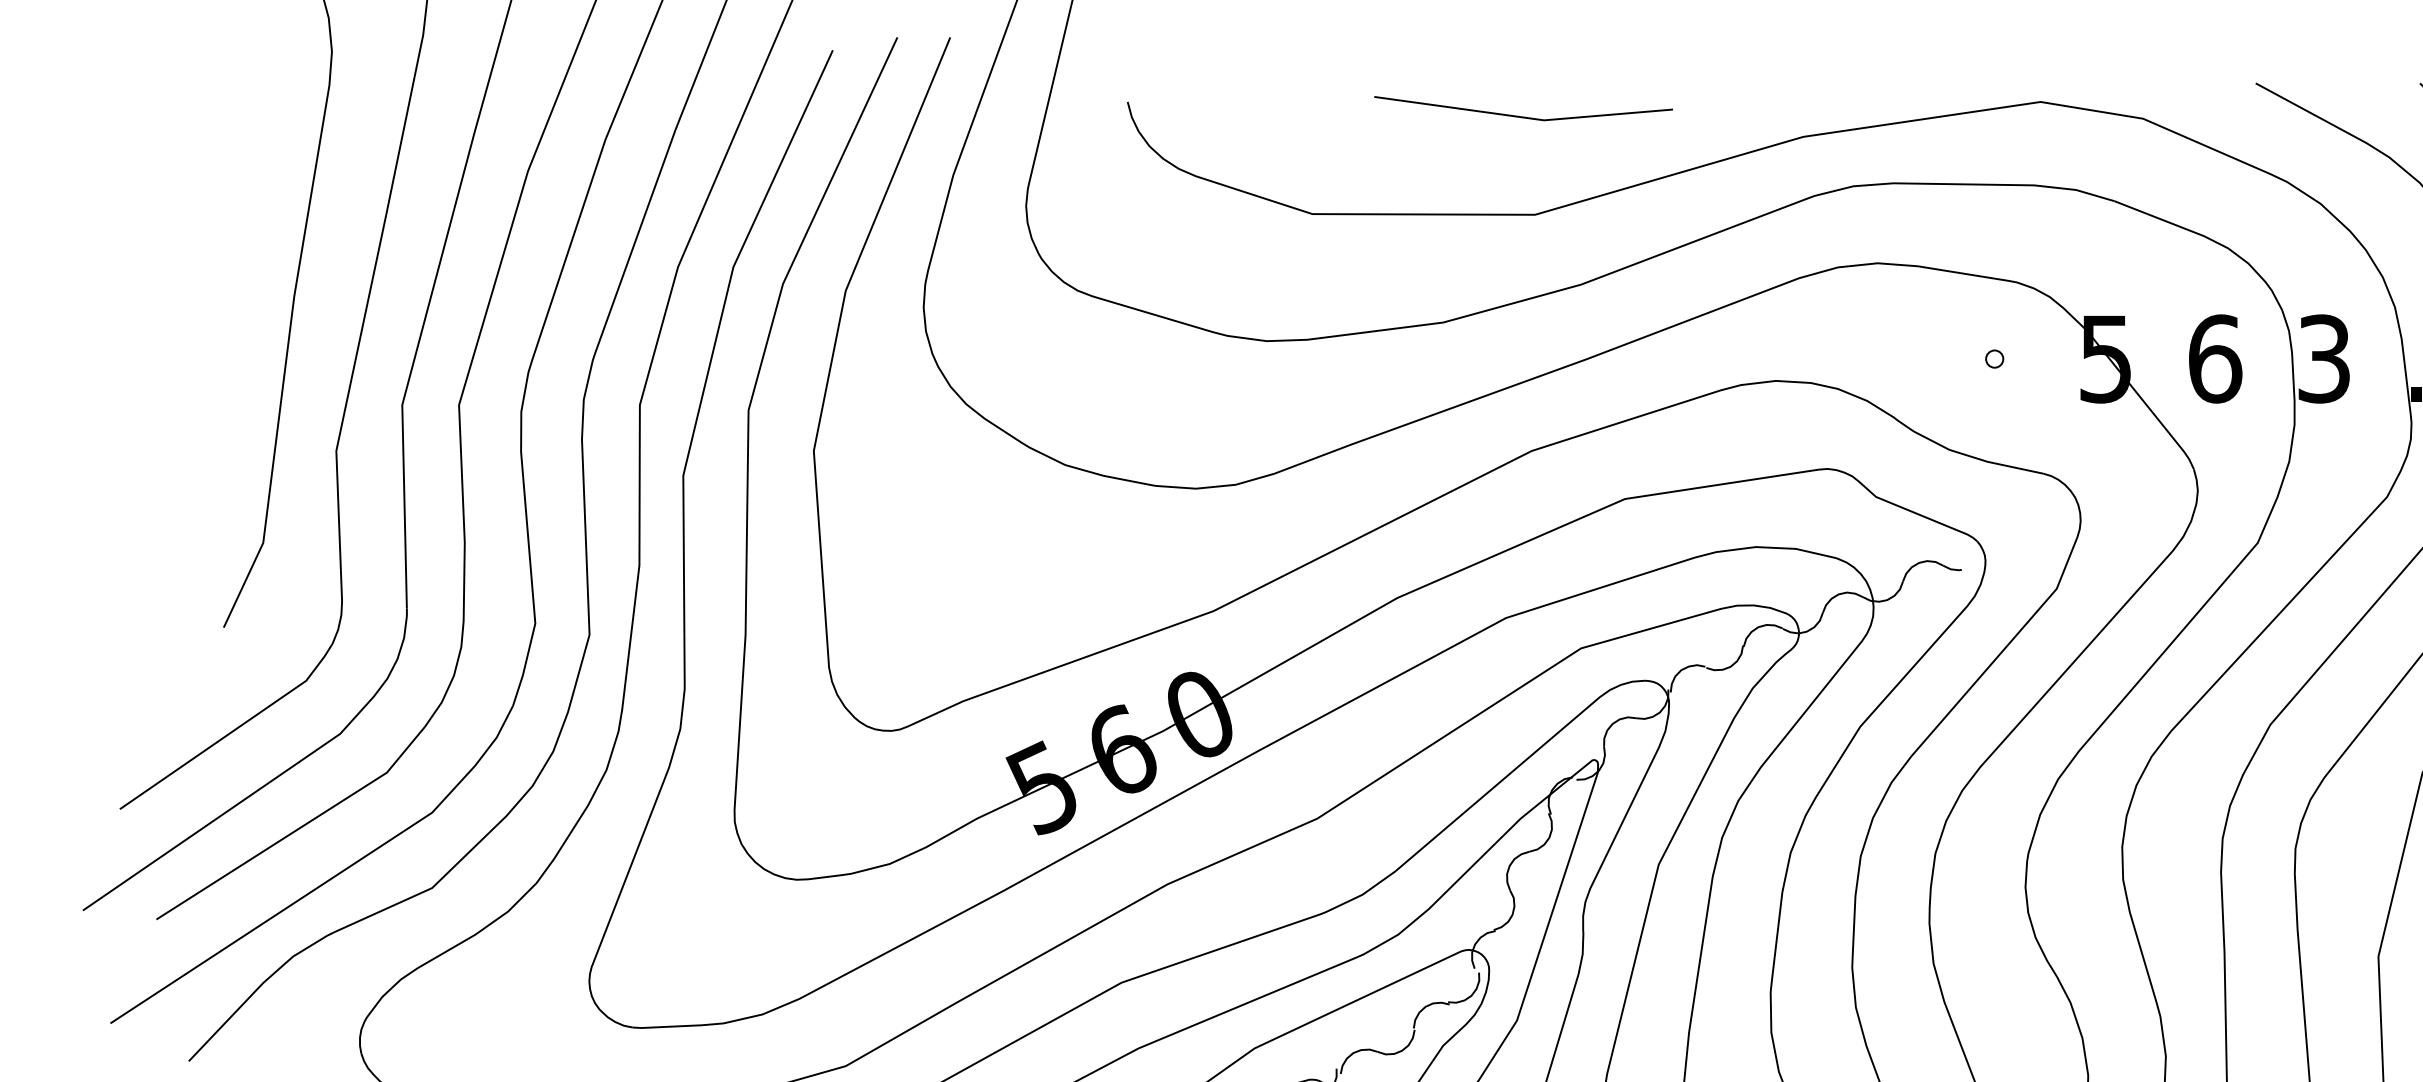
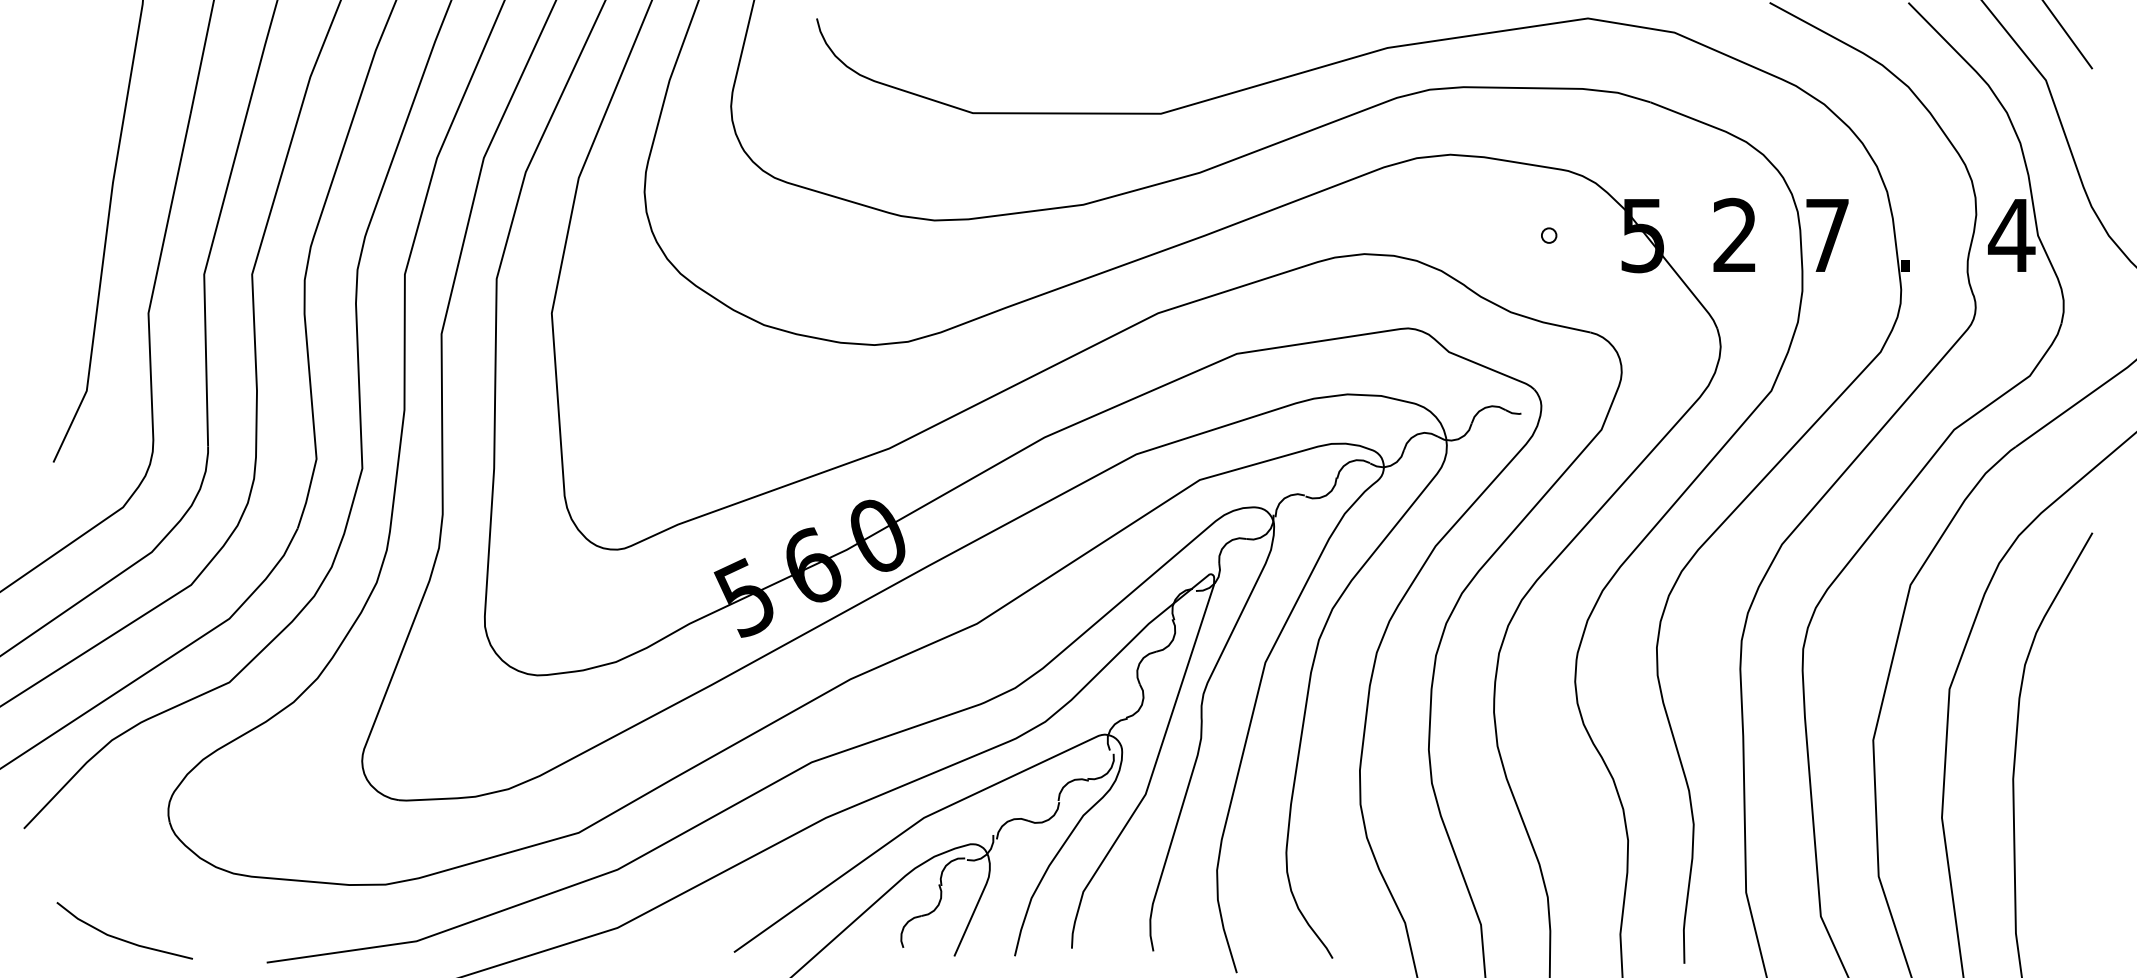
line: (1523, 116) -> (1151, 30), removed
text: (2215, 358) -> (1735, 235), 6 -> 2
text: (2324, 358) -> (1827, 235), 3 -> 7

